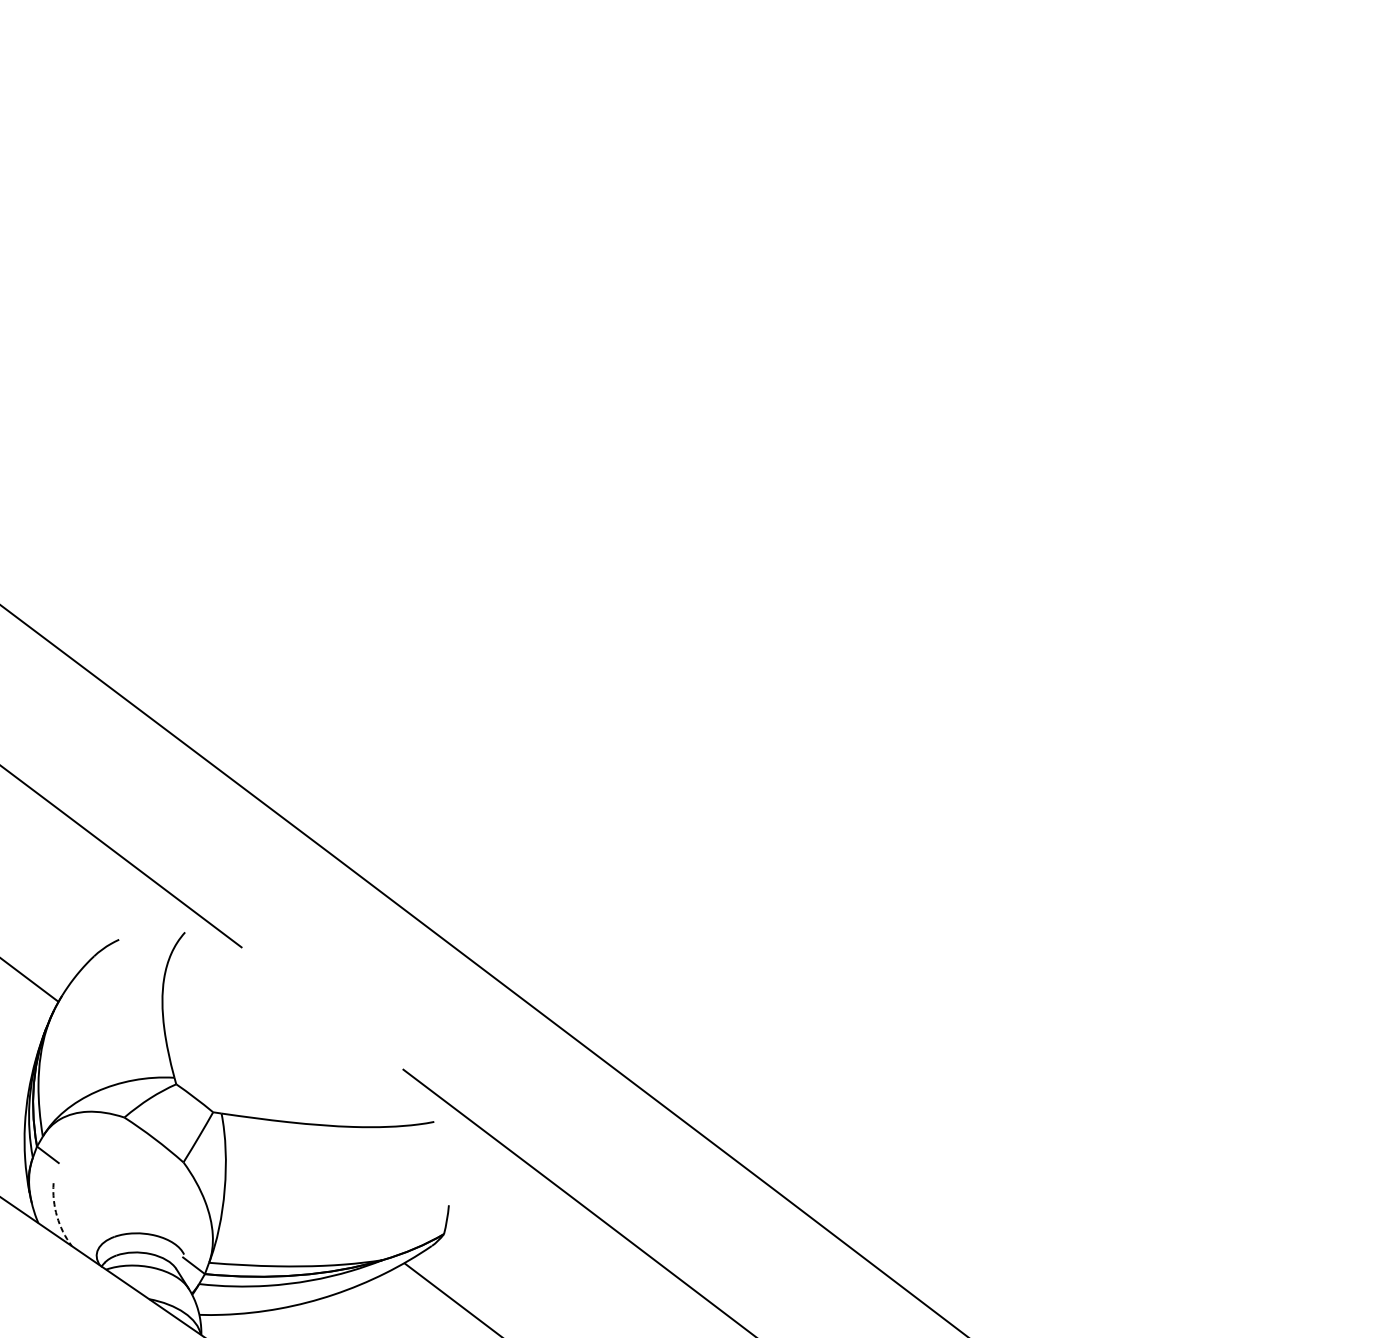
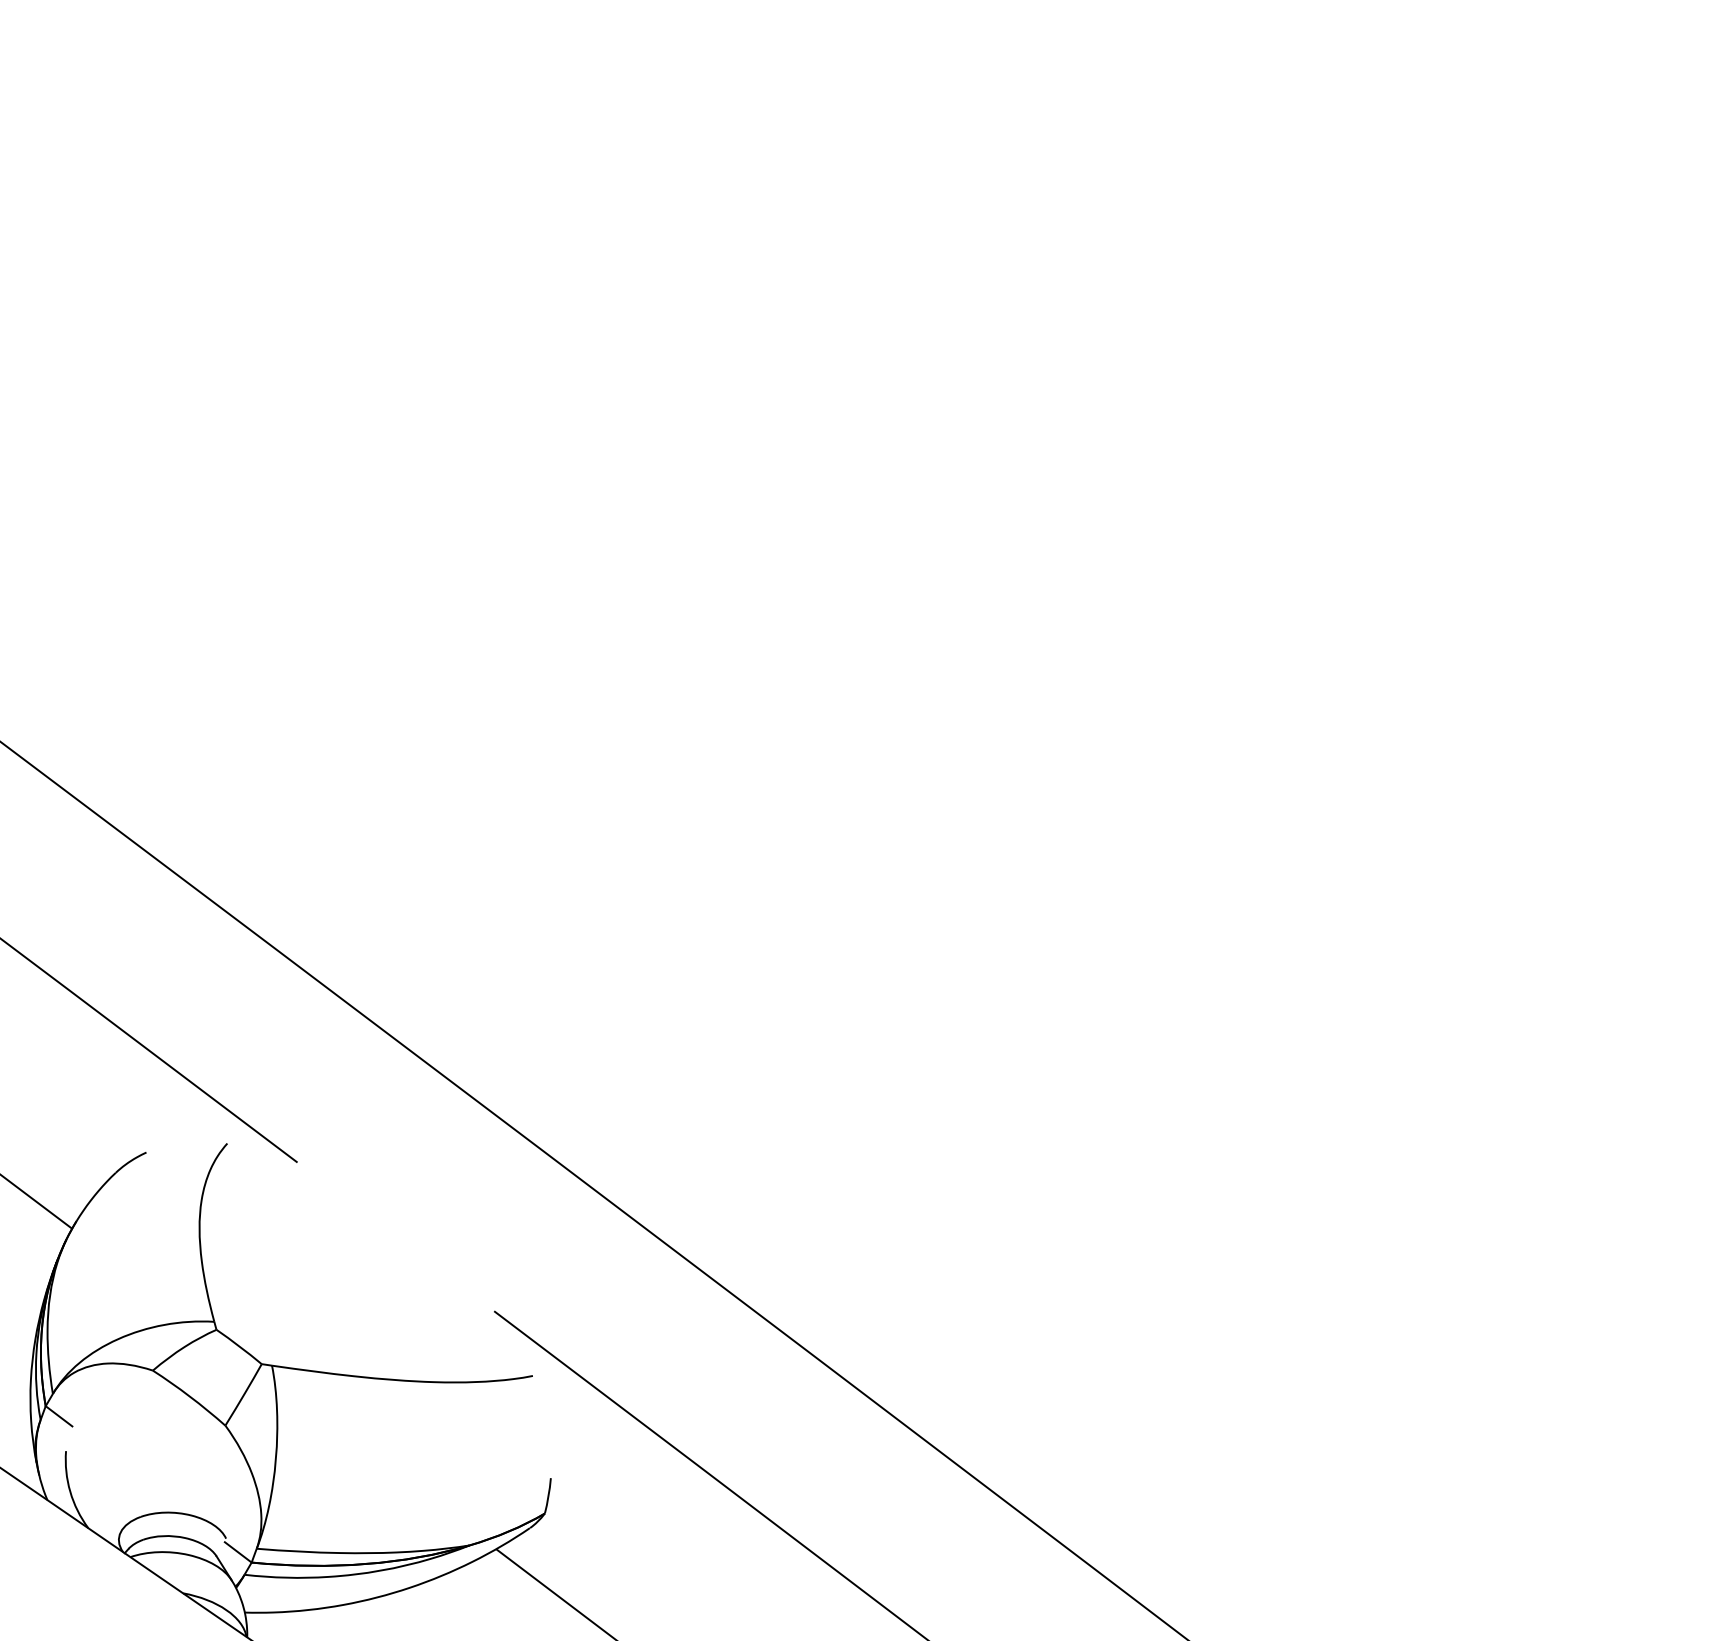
arc: (57, 1216) -> (70, 1491), dashed -> solid

